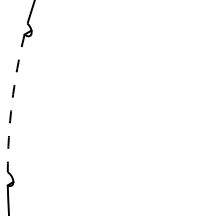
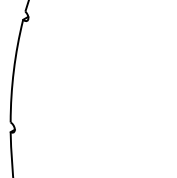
arc: (11, 102) -> (13, 70), dashed -> solid

